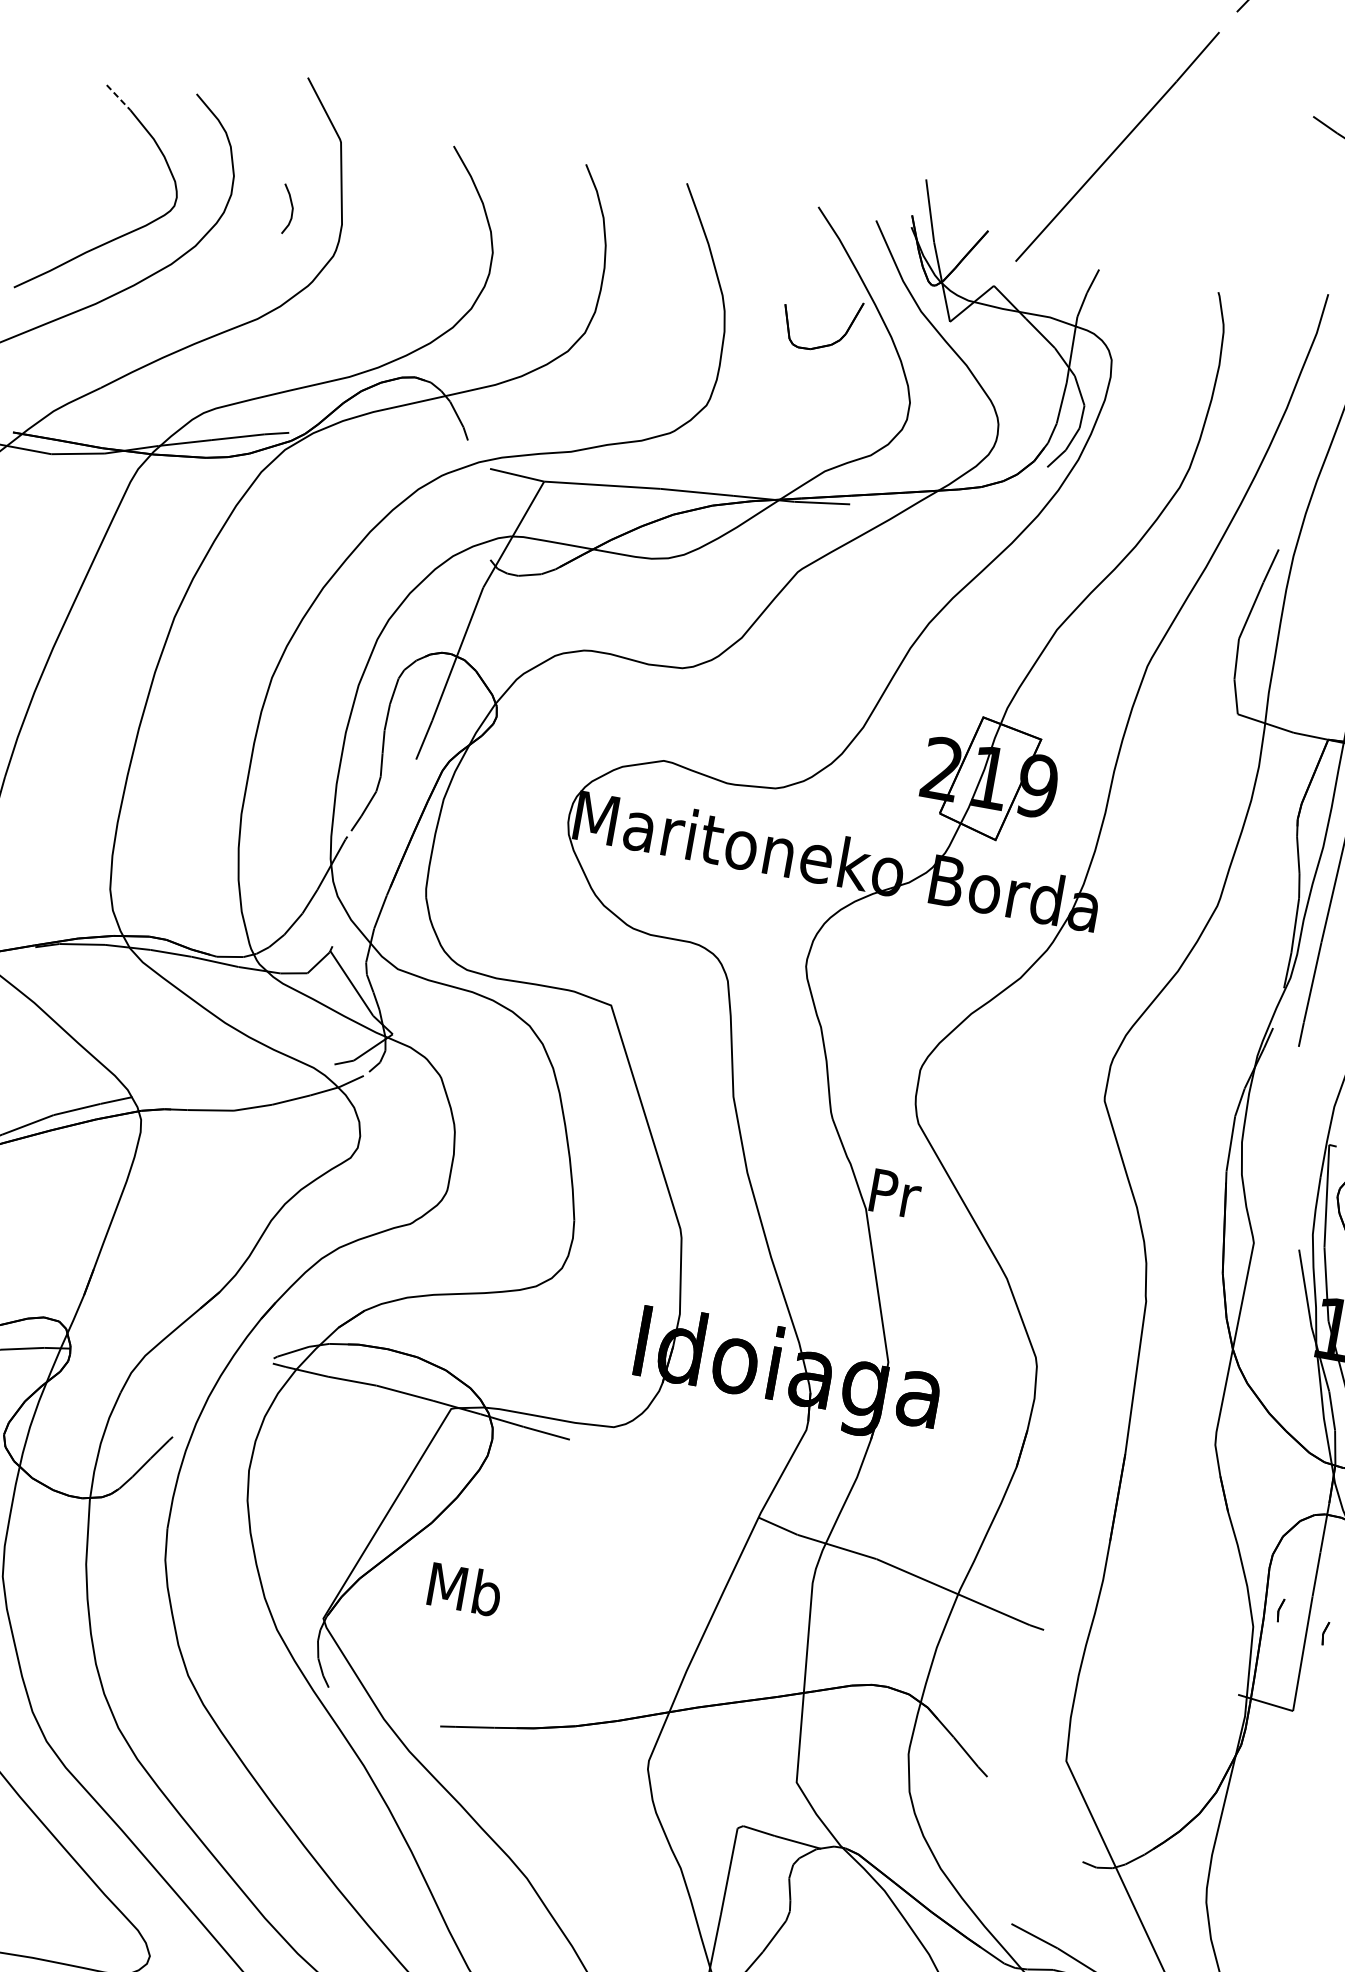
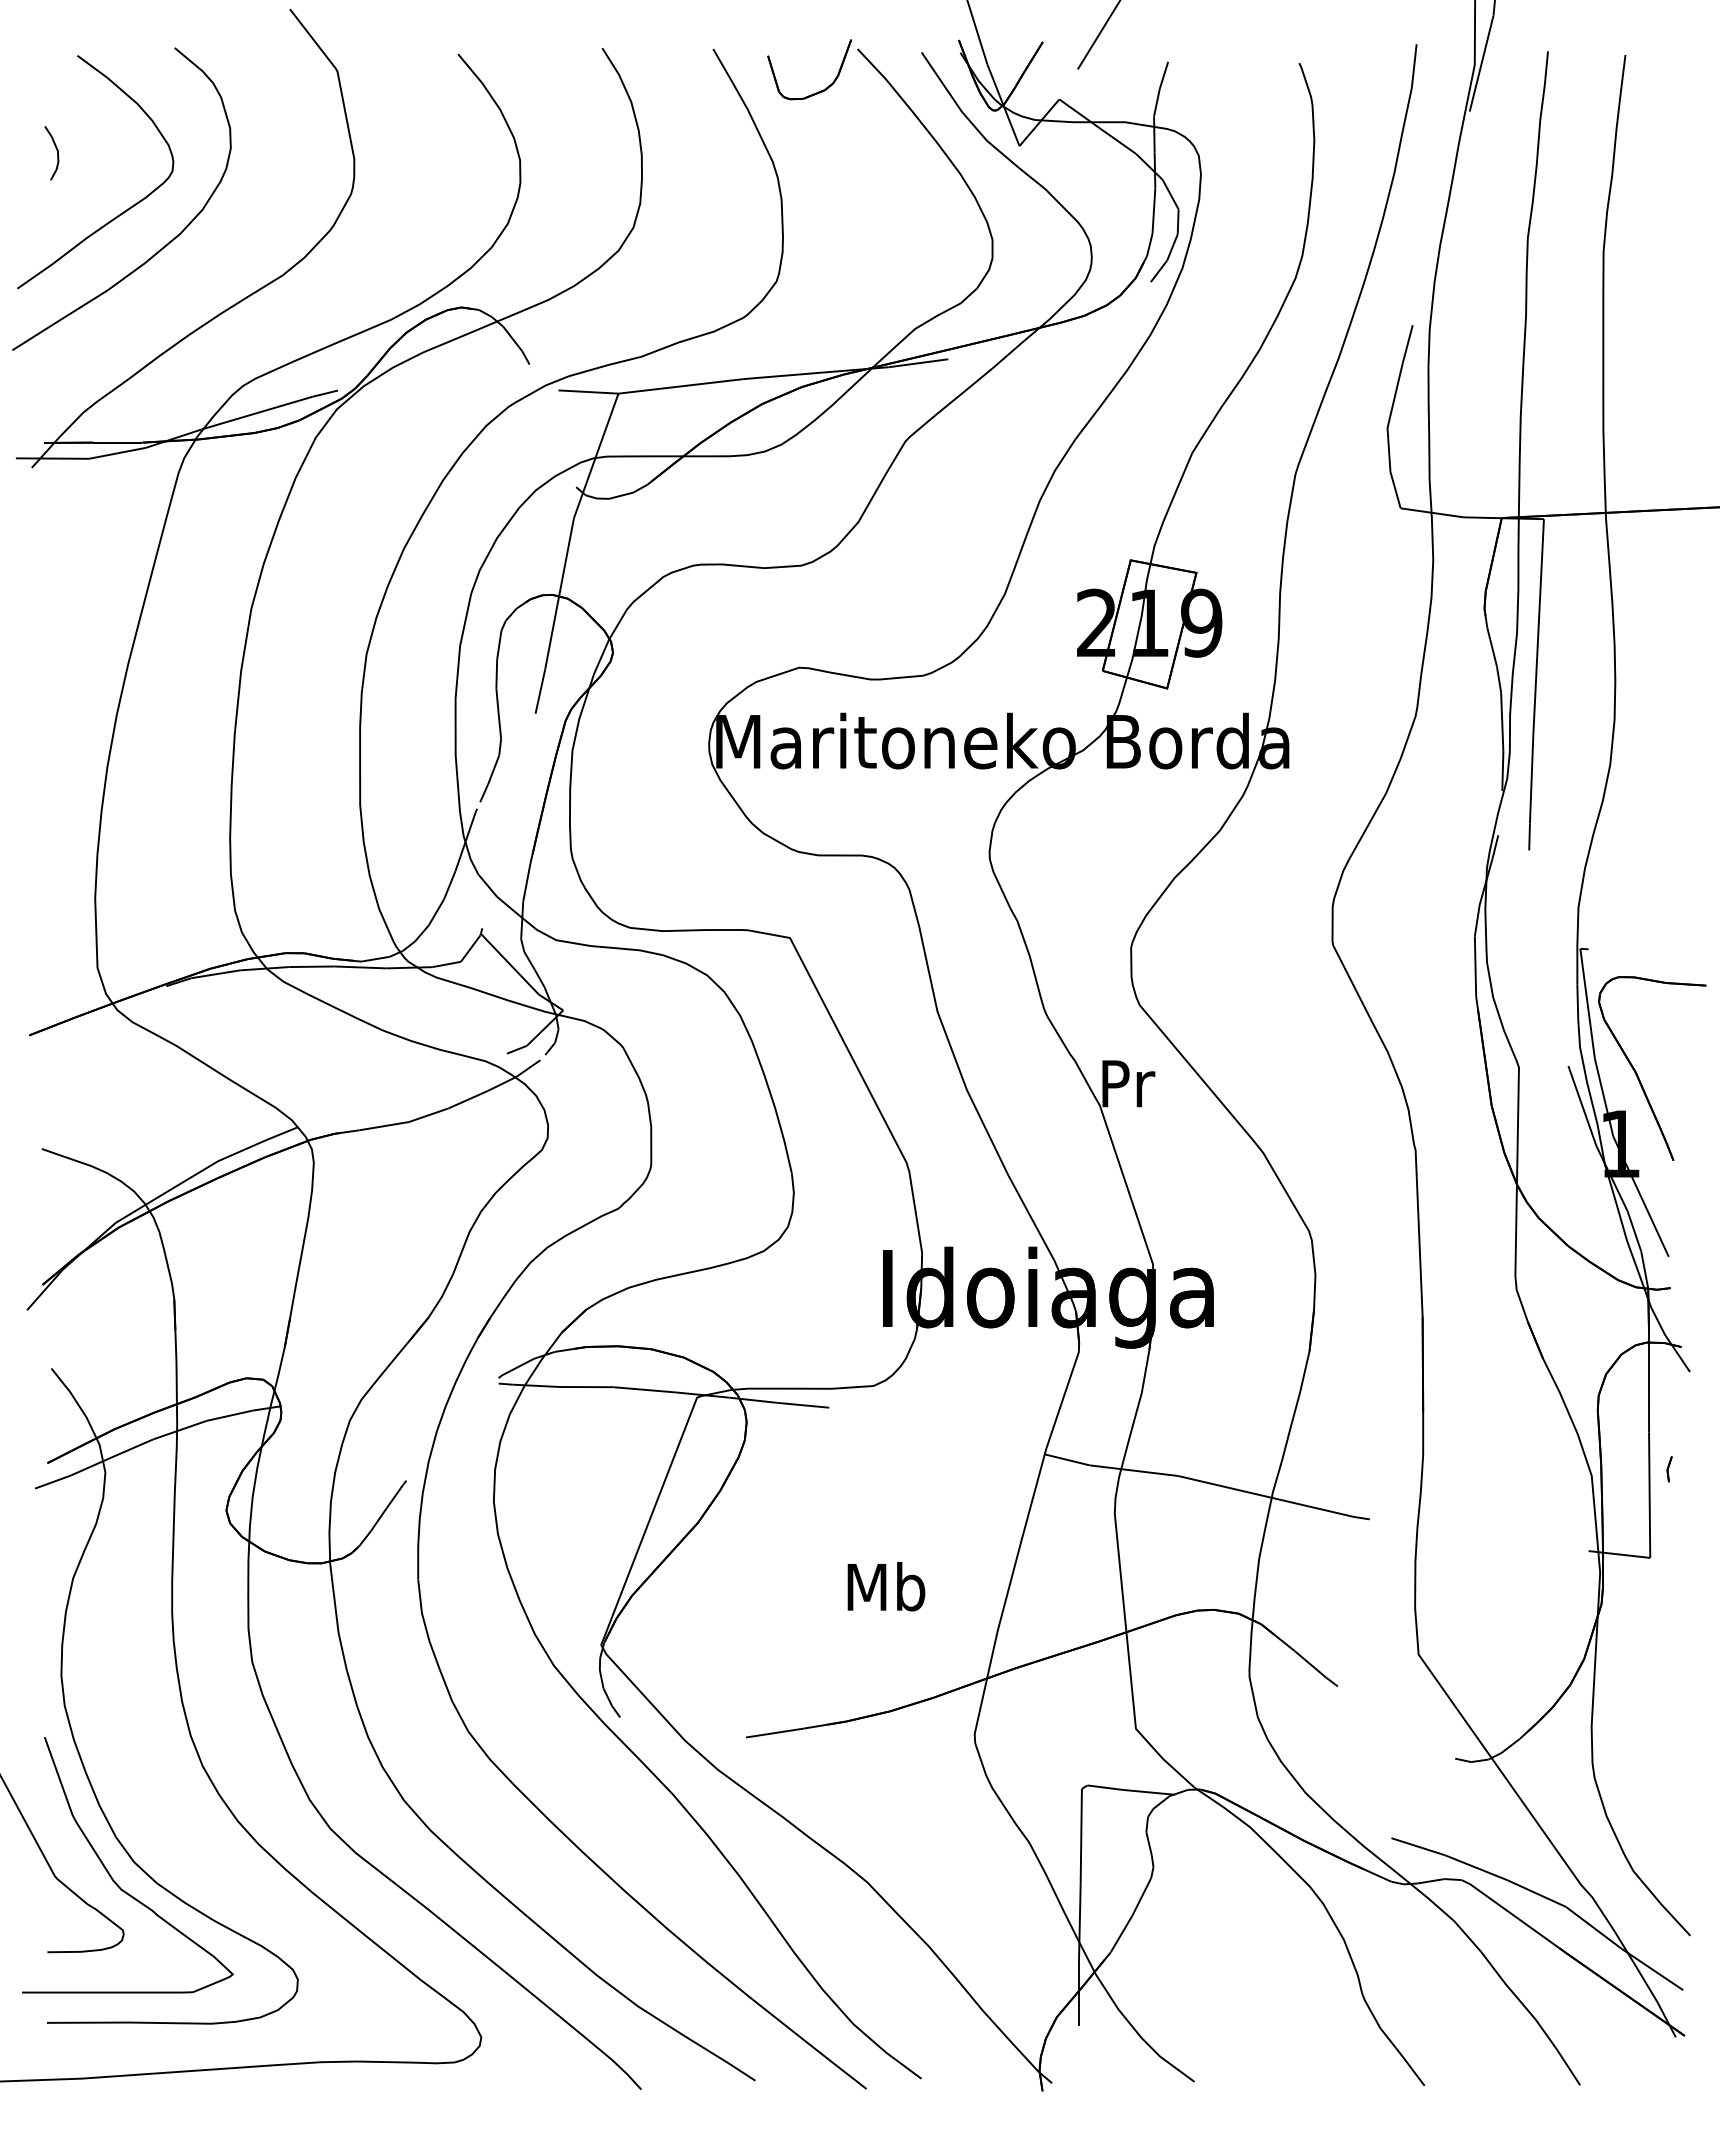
line: (118, 97) -> (92, 66), dashed -> solid
curve: (291, 207) -> (56, 150), moved
part: (827, 344) -> (820, 90), moved
text: (465, 1589) -> (886, 1586), moved
part: (1280, 1610) -> (1617, 1453), removed

